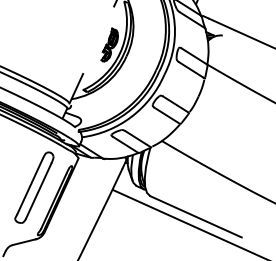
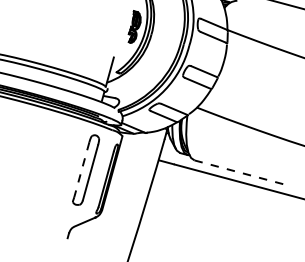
line: (29, 187) -> (81, 170), solid -> dashed
line: (196, 216) -> (240, 172), solid -> dashed

